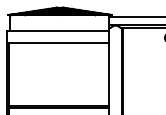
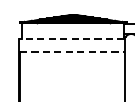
line: (58, 30) -> (71, 38), solid -> dashed
line: (59, 42) -> (72, 51), solid -> dashed

